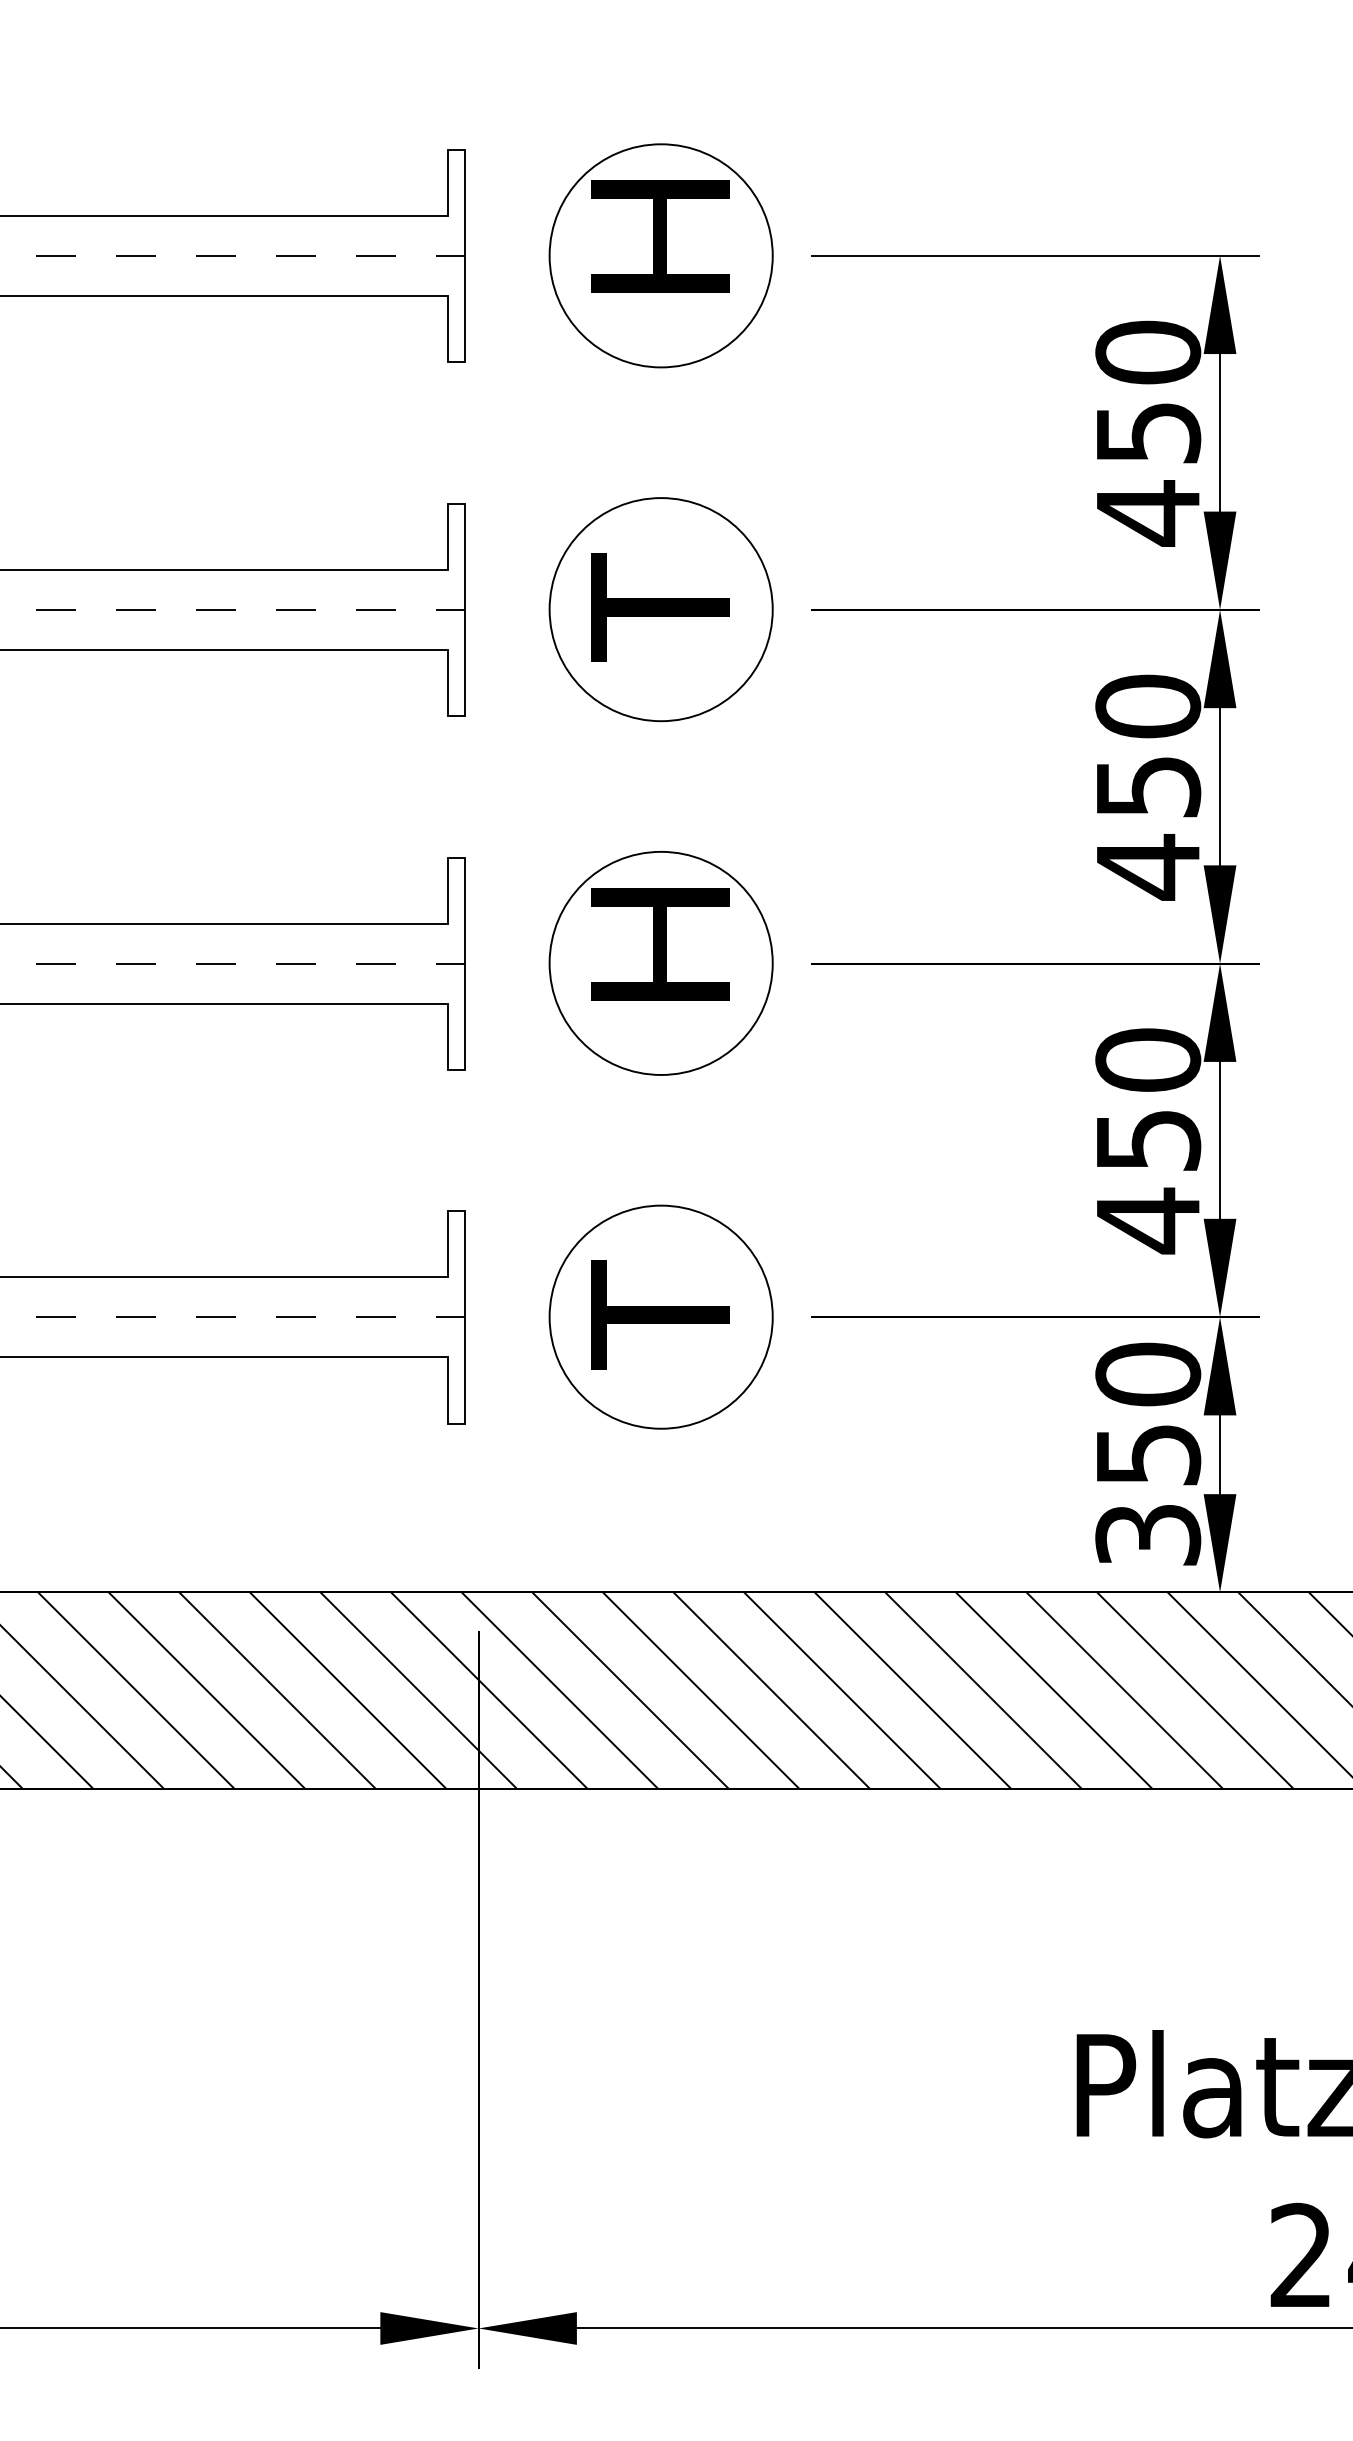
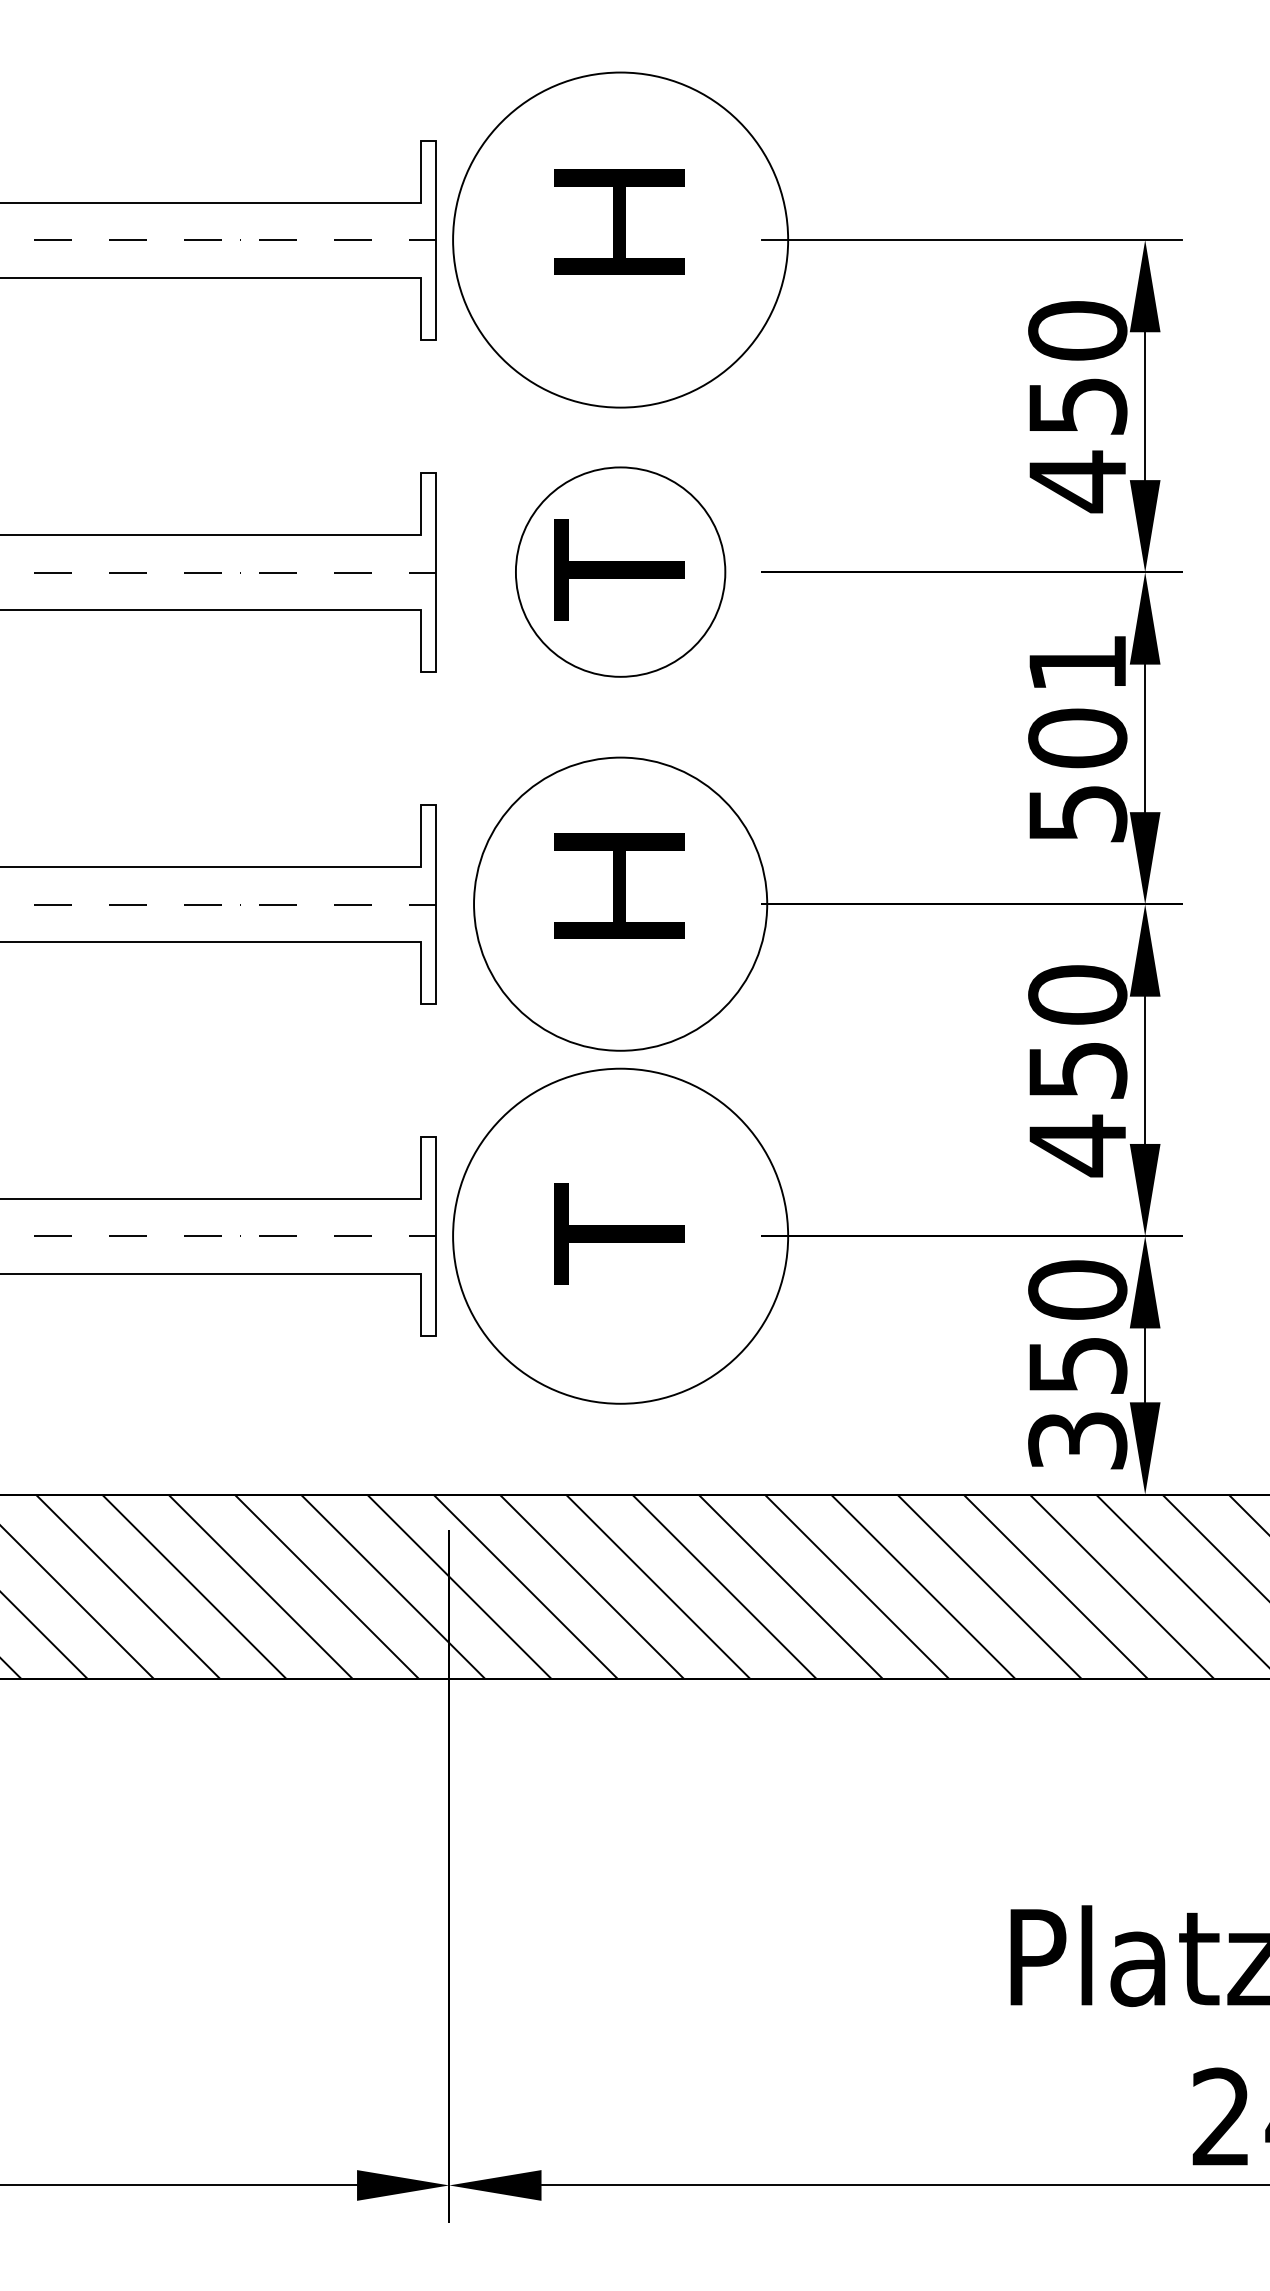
circle: (660, 255) -> (619, 239), size x1.6
text: (1148, 787) -> (1078, 739), 450 -> 501
circle: (660, 962) -> (619, 903), size x1.4
circle: (660, 1316) -> (619, 1235), size x1.6

